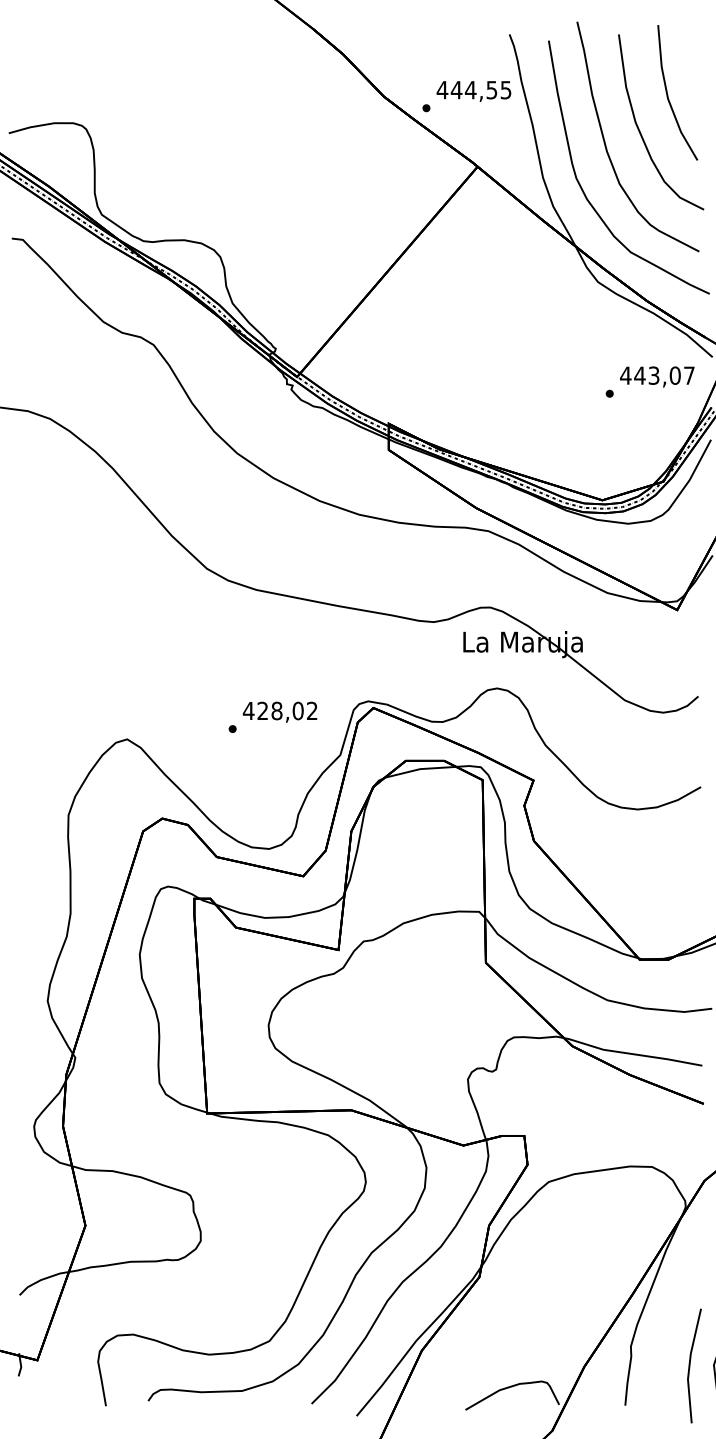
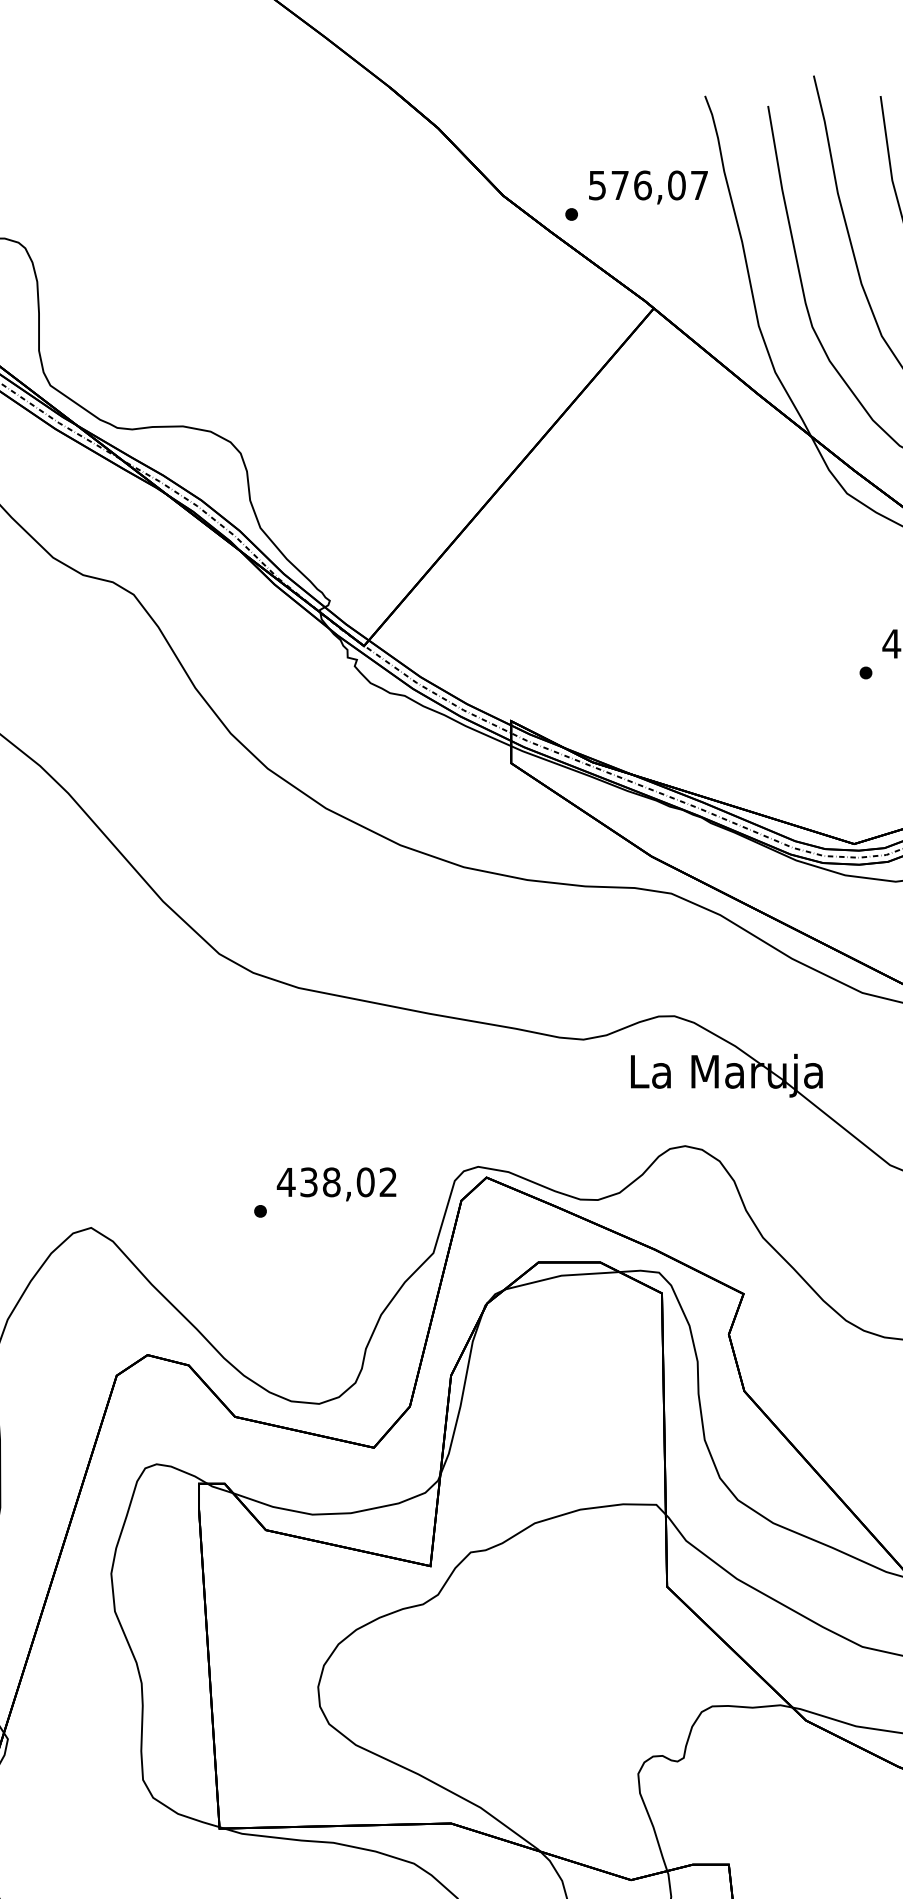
text: (473, 89) -> (647, 184), 444,55 -> 576,07
text: (262, 711) -> (308, 1183), 428,02 -> 438,02

